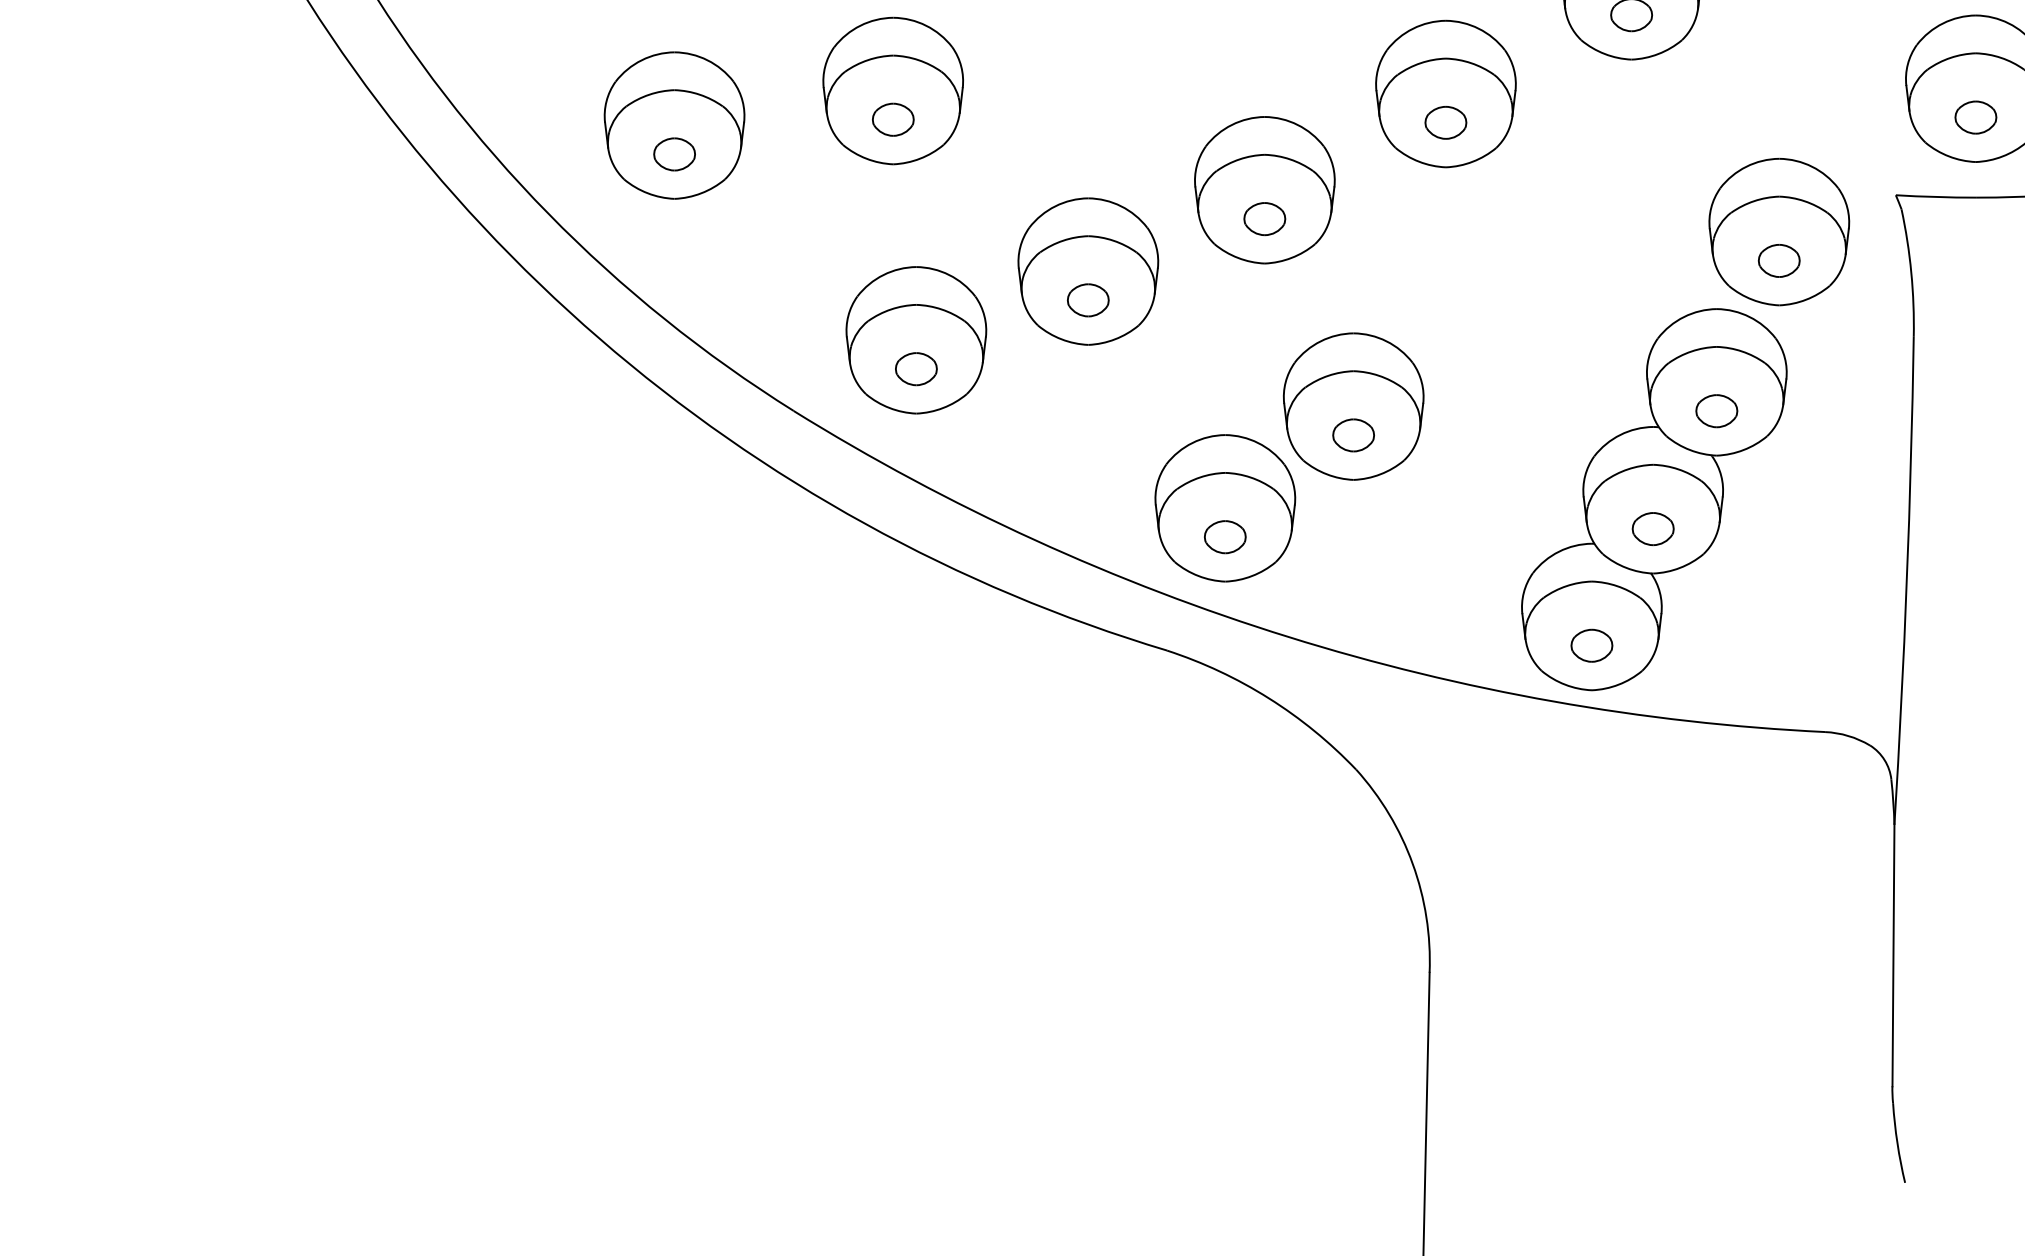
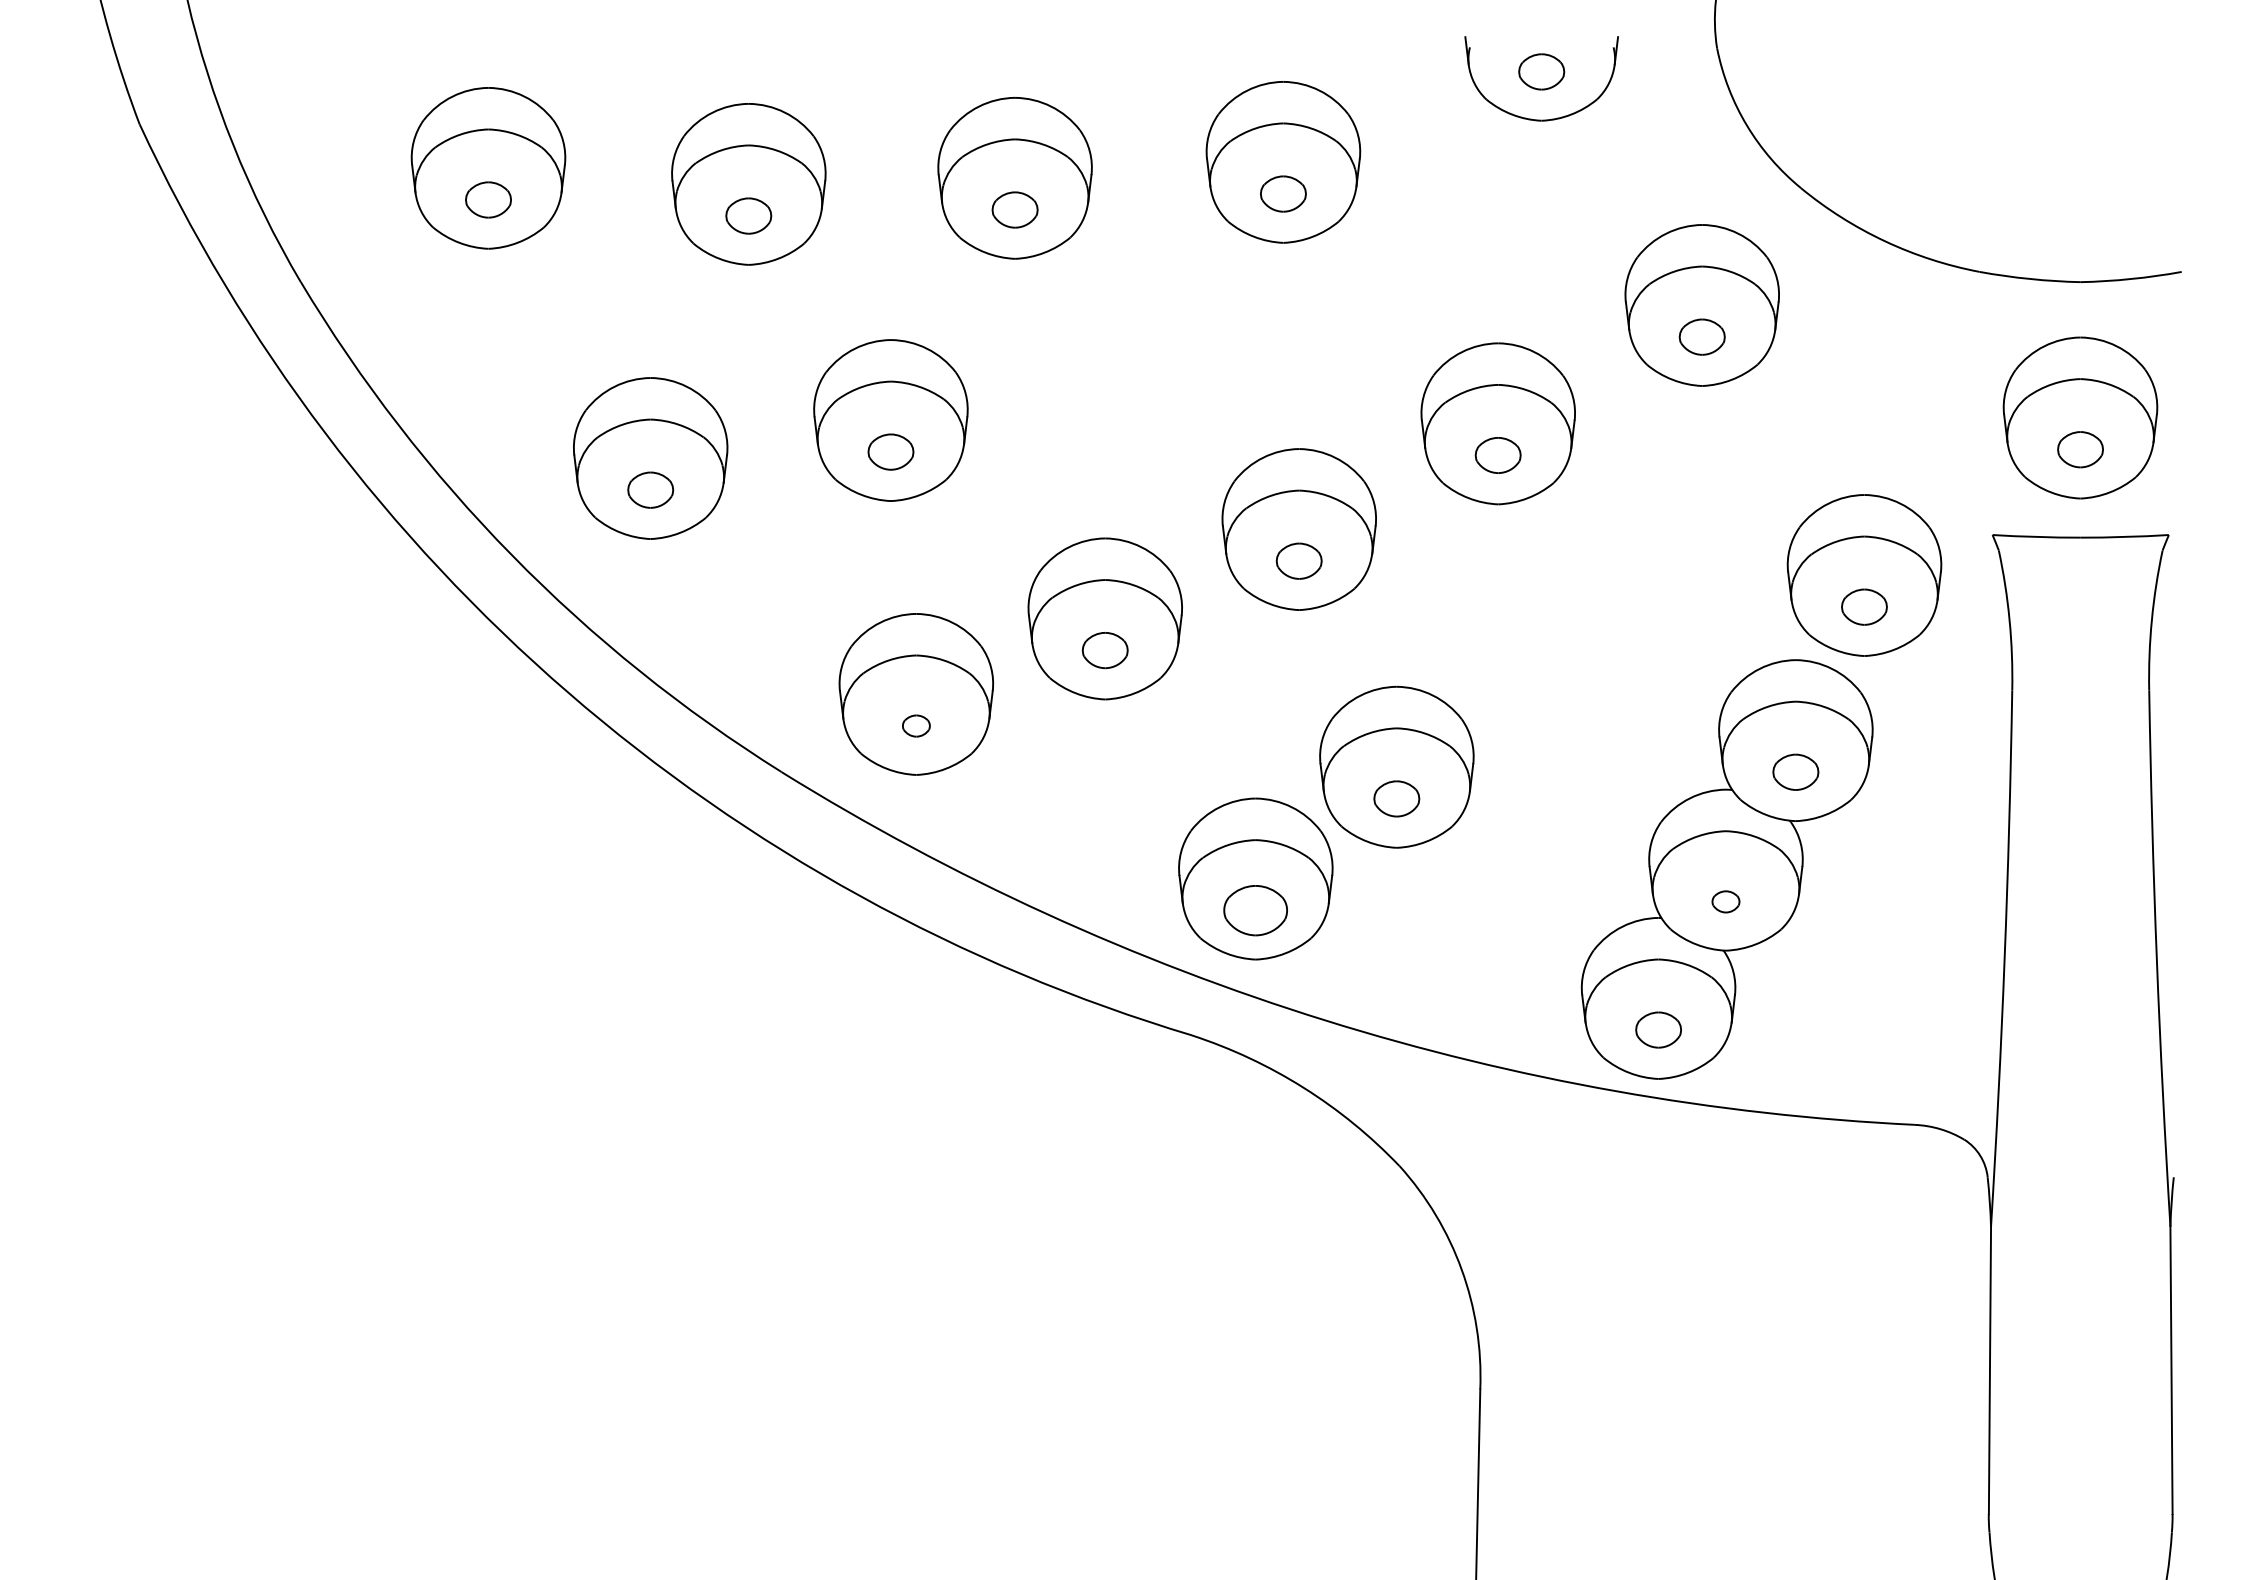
part: (916, 368) -> (916, 725), size x0.6
part: (1652, 528) -> (1725, 901), size x0.6
part: (1225, 536) -> (1255, 910), size x1.4

